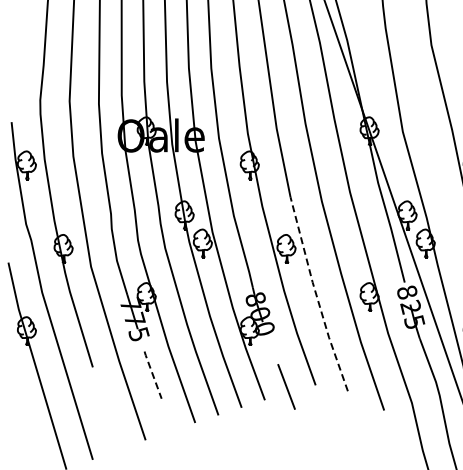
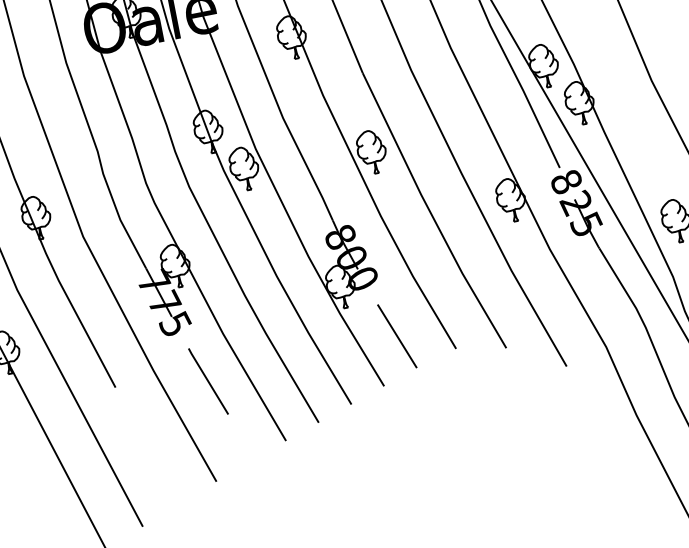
line: (316, 294) -> (430, 211), dashed -> solid
line: (152, 374) -> (207, 380), dashed -> solid
line: (286, 386) -> (397, 335), moved

